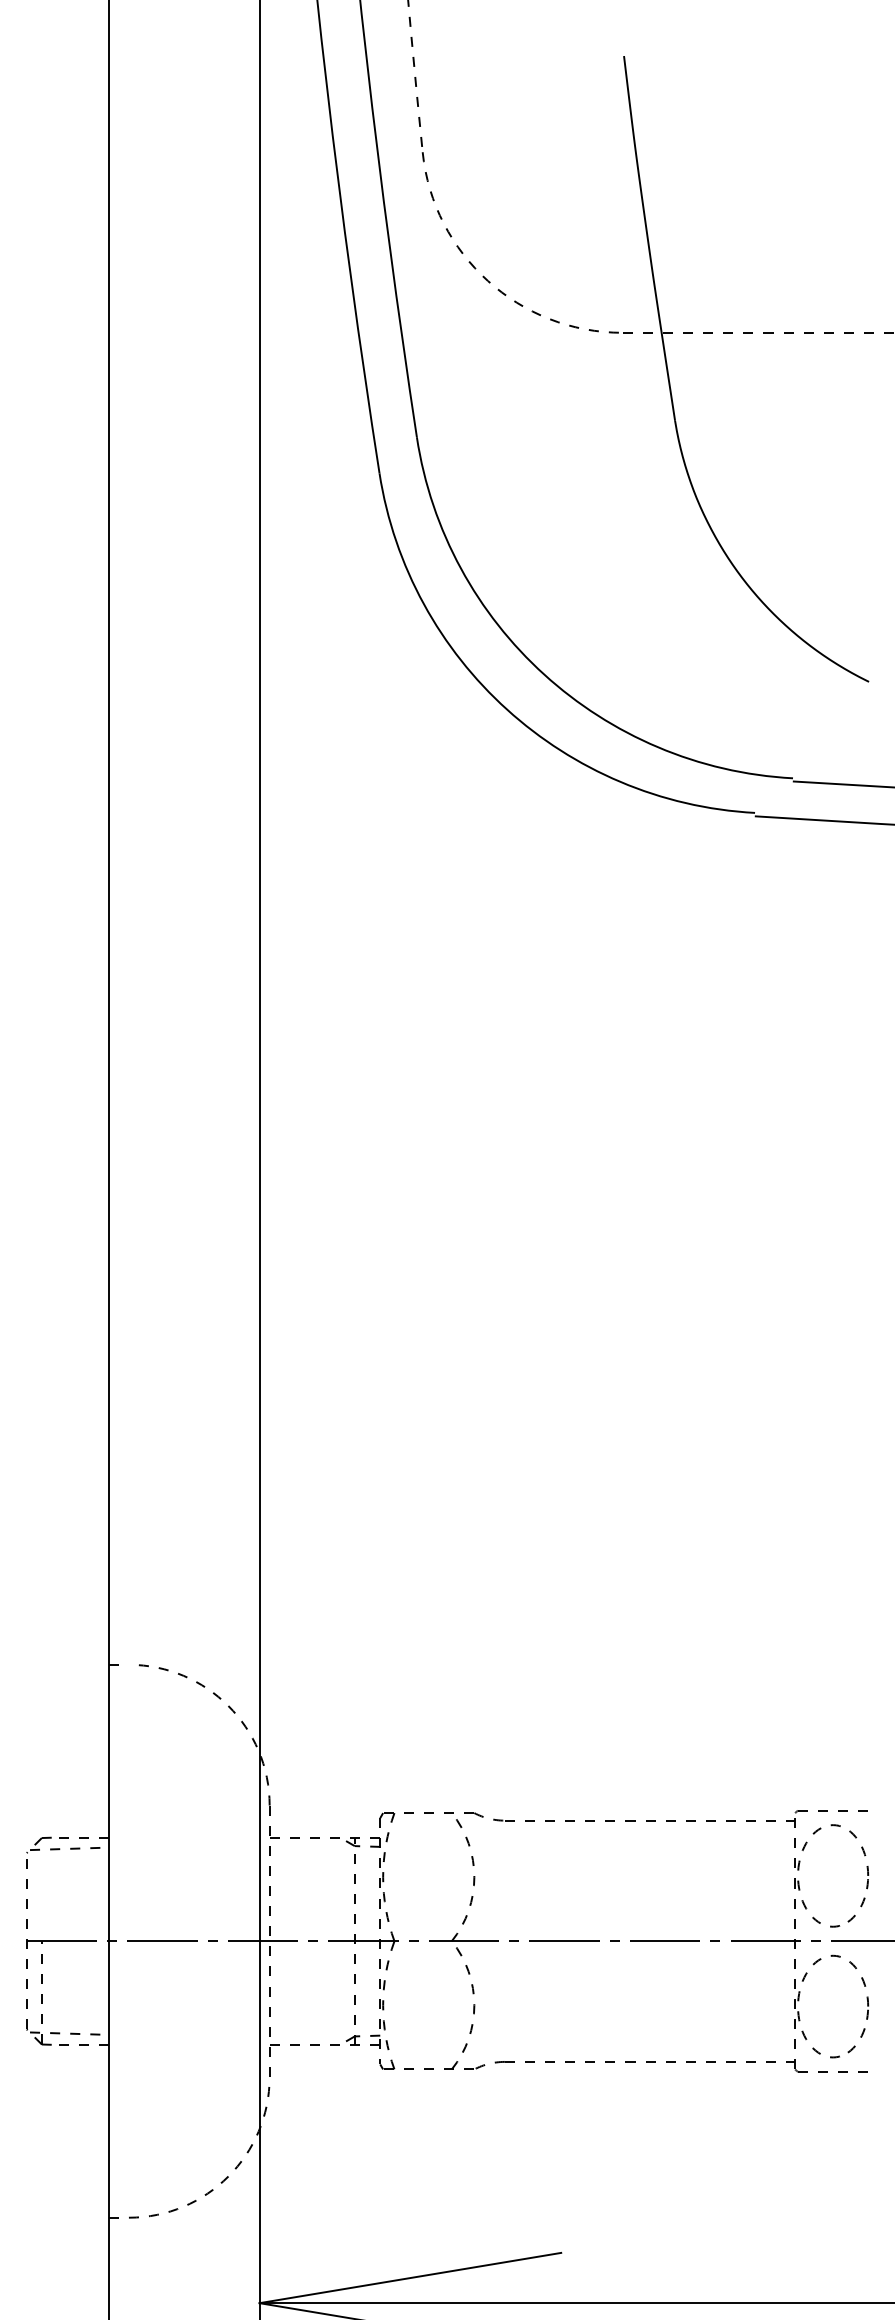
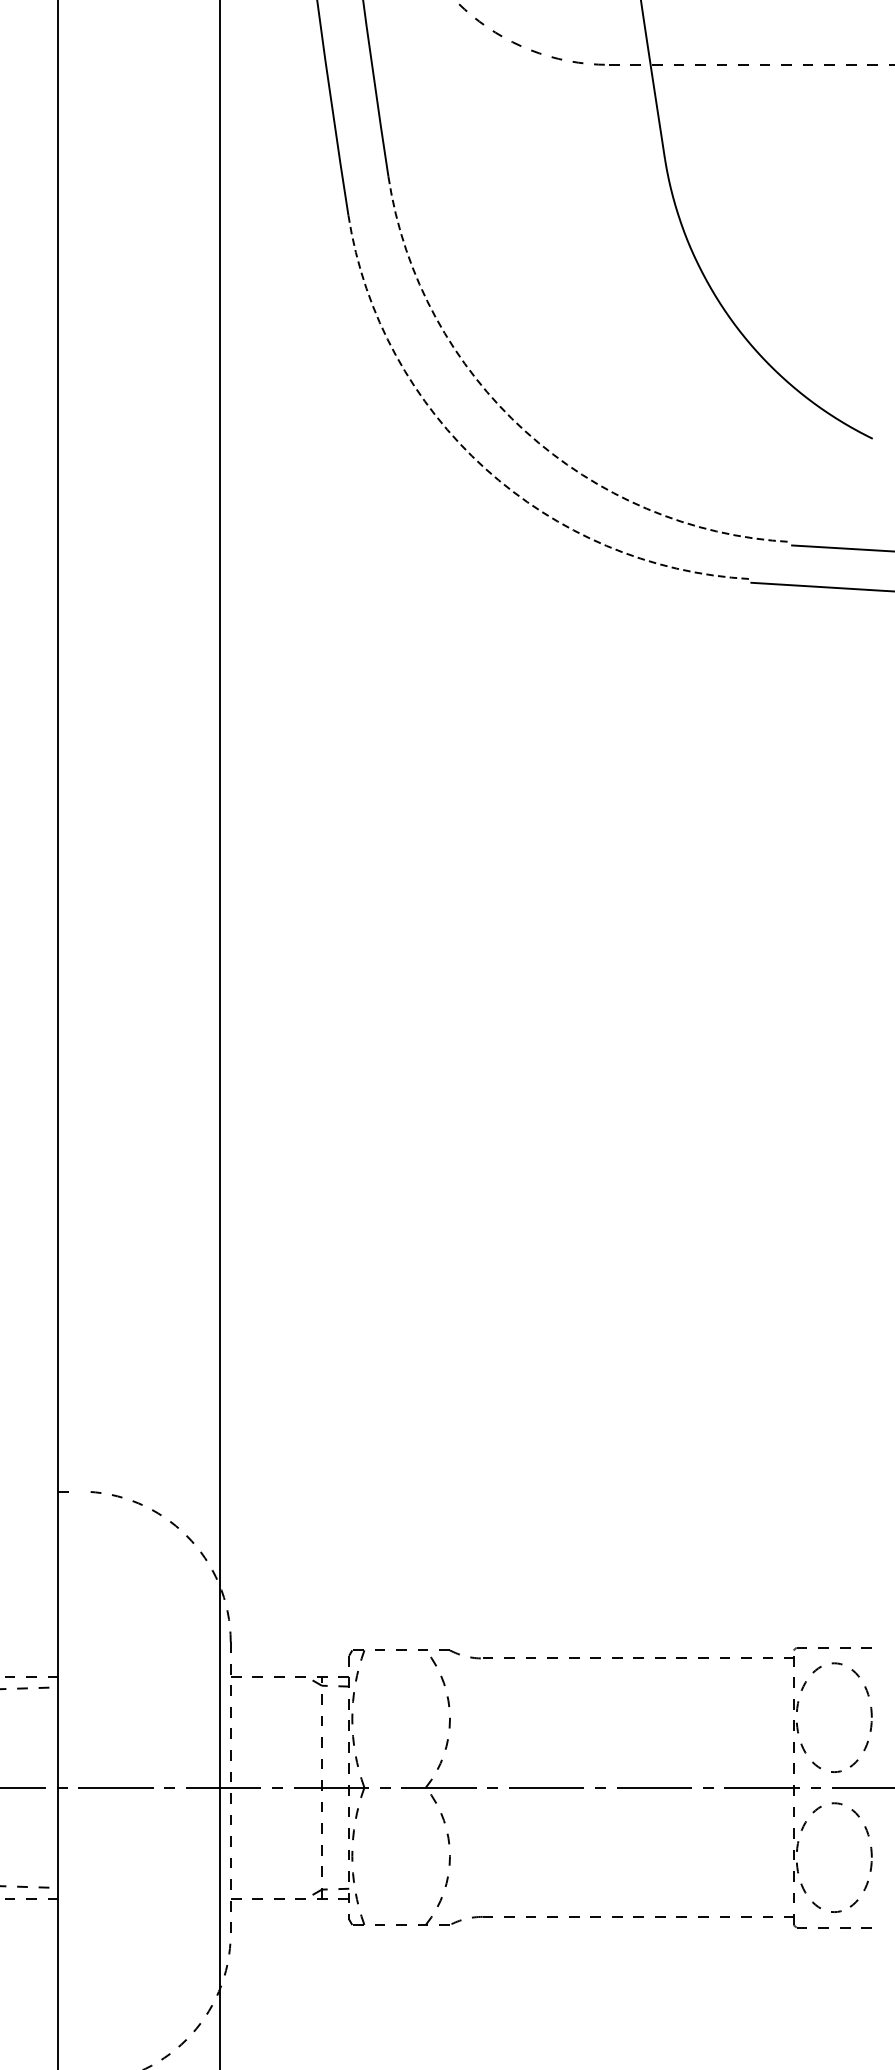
arc: (544, 674) -> (525, 430), solid -> dashed
arc: (507, 709) -> (485, 468), solid -> dashed

